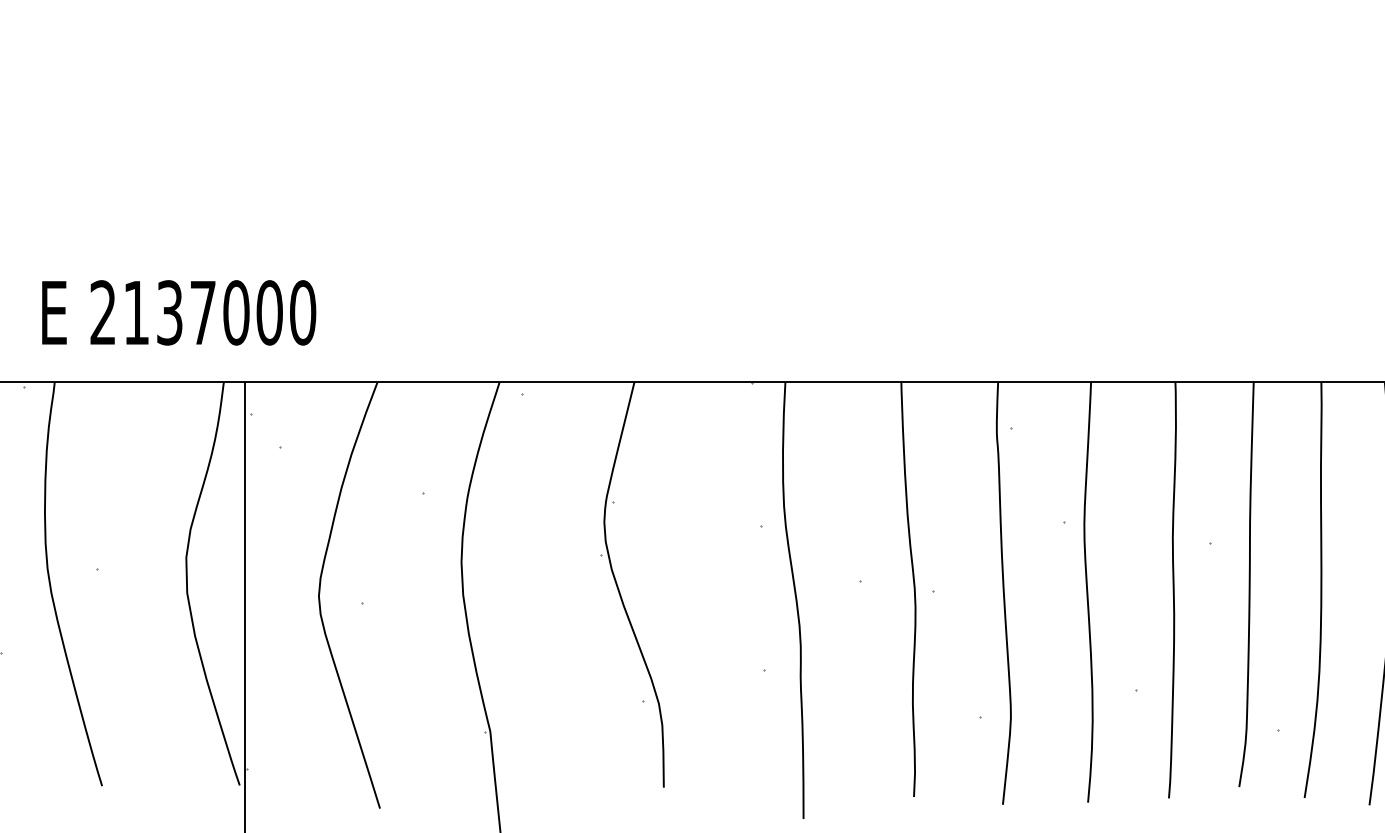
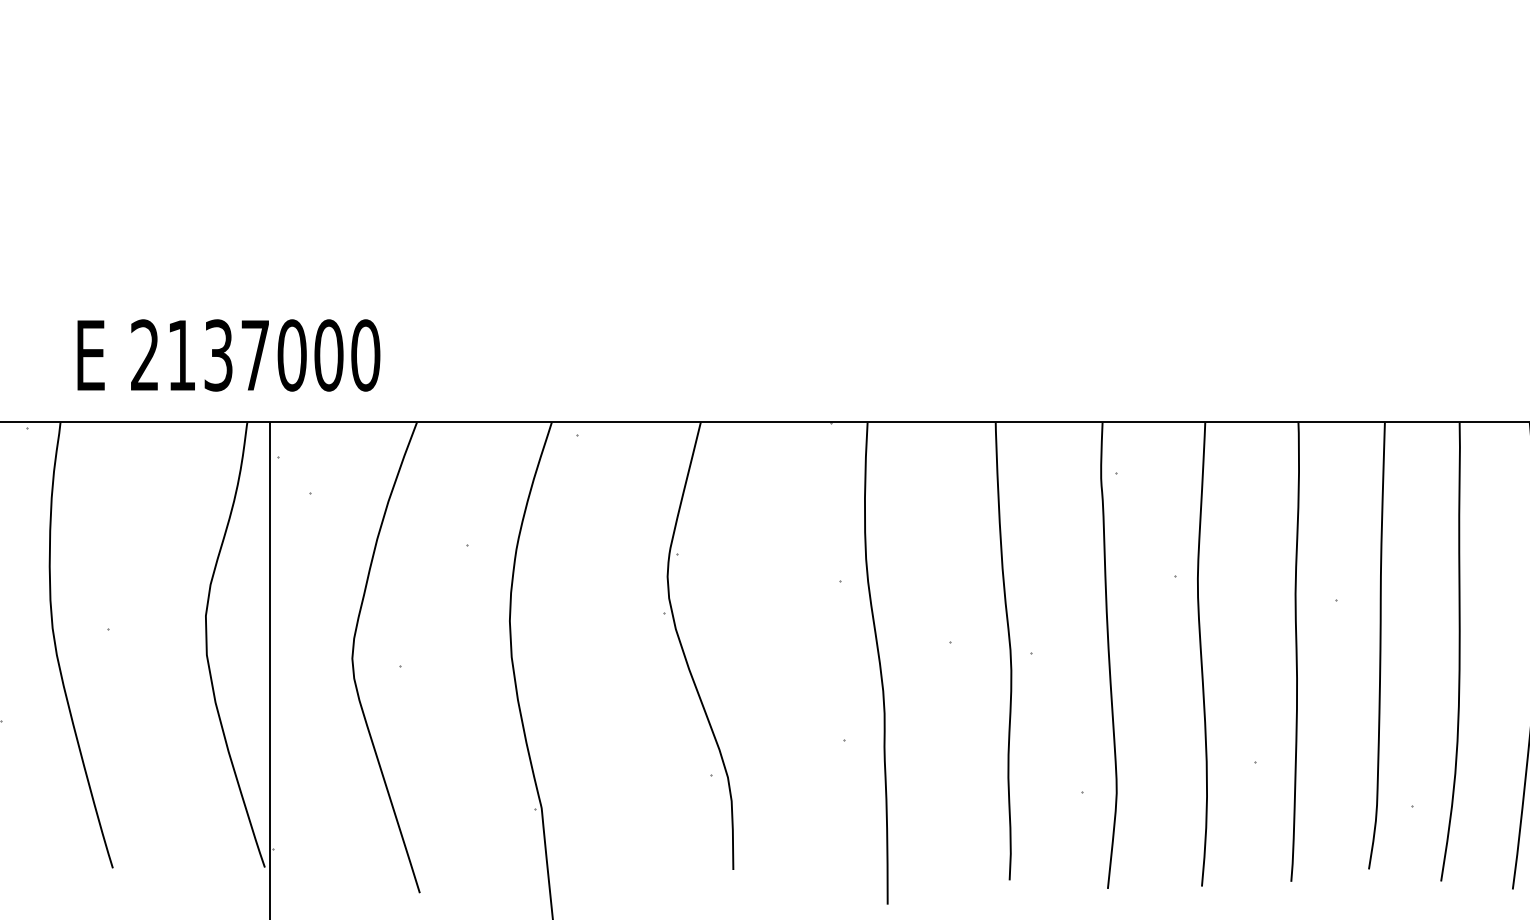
text: (179, 312) -> (229, 355), moved

